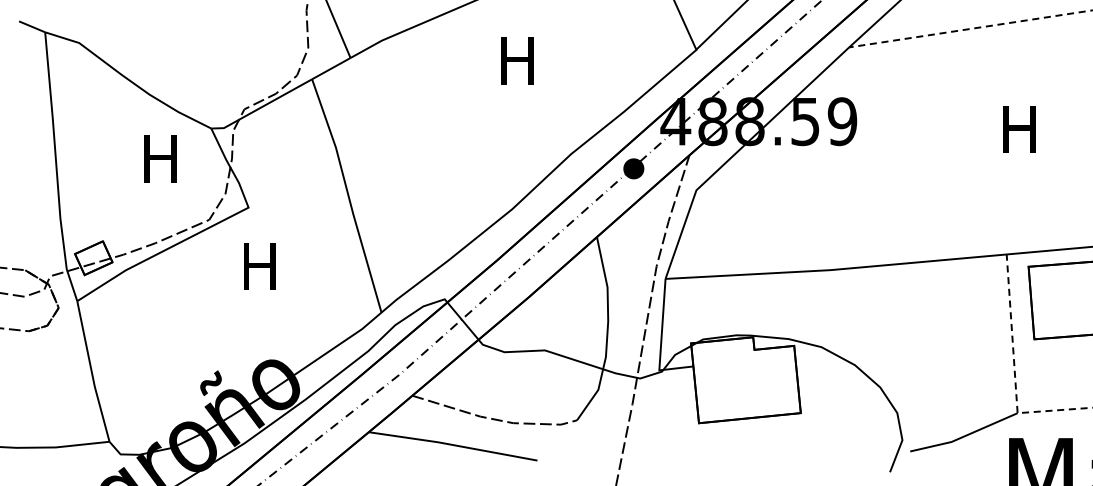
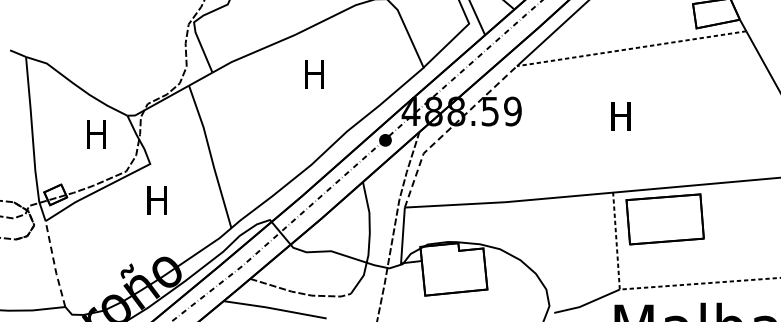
line: (738, 151) -> (449, 129), solid -> dashed
line: (91, 372) -> (54, 264), solid -> dashed

